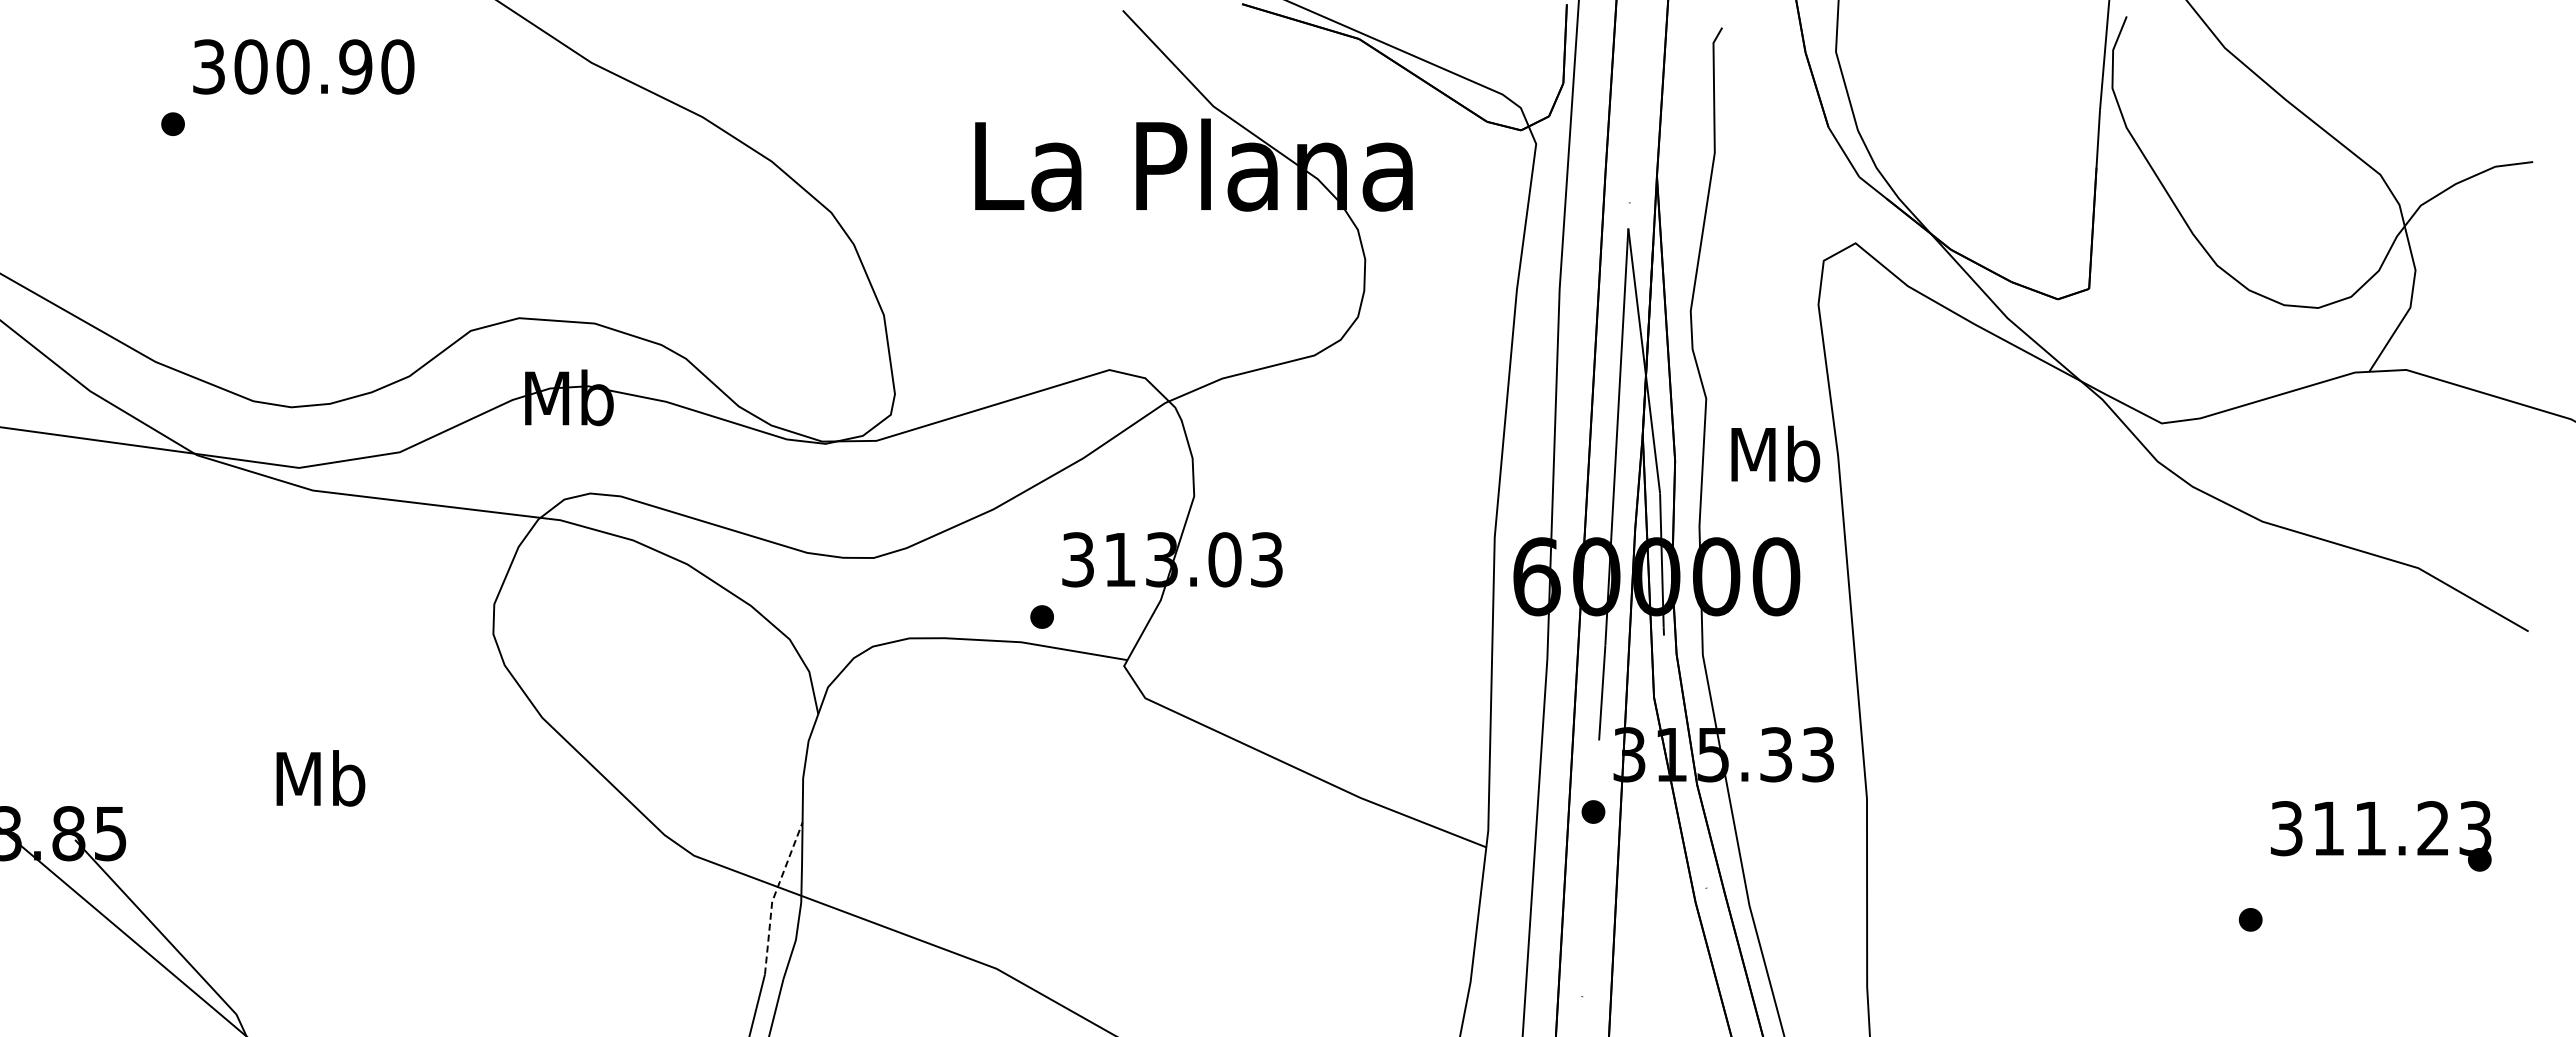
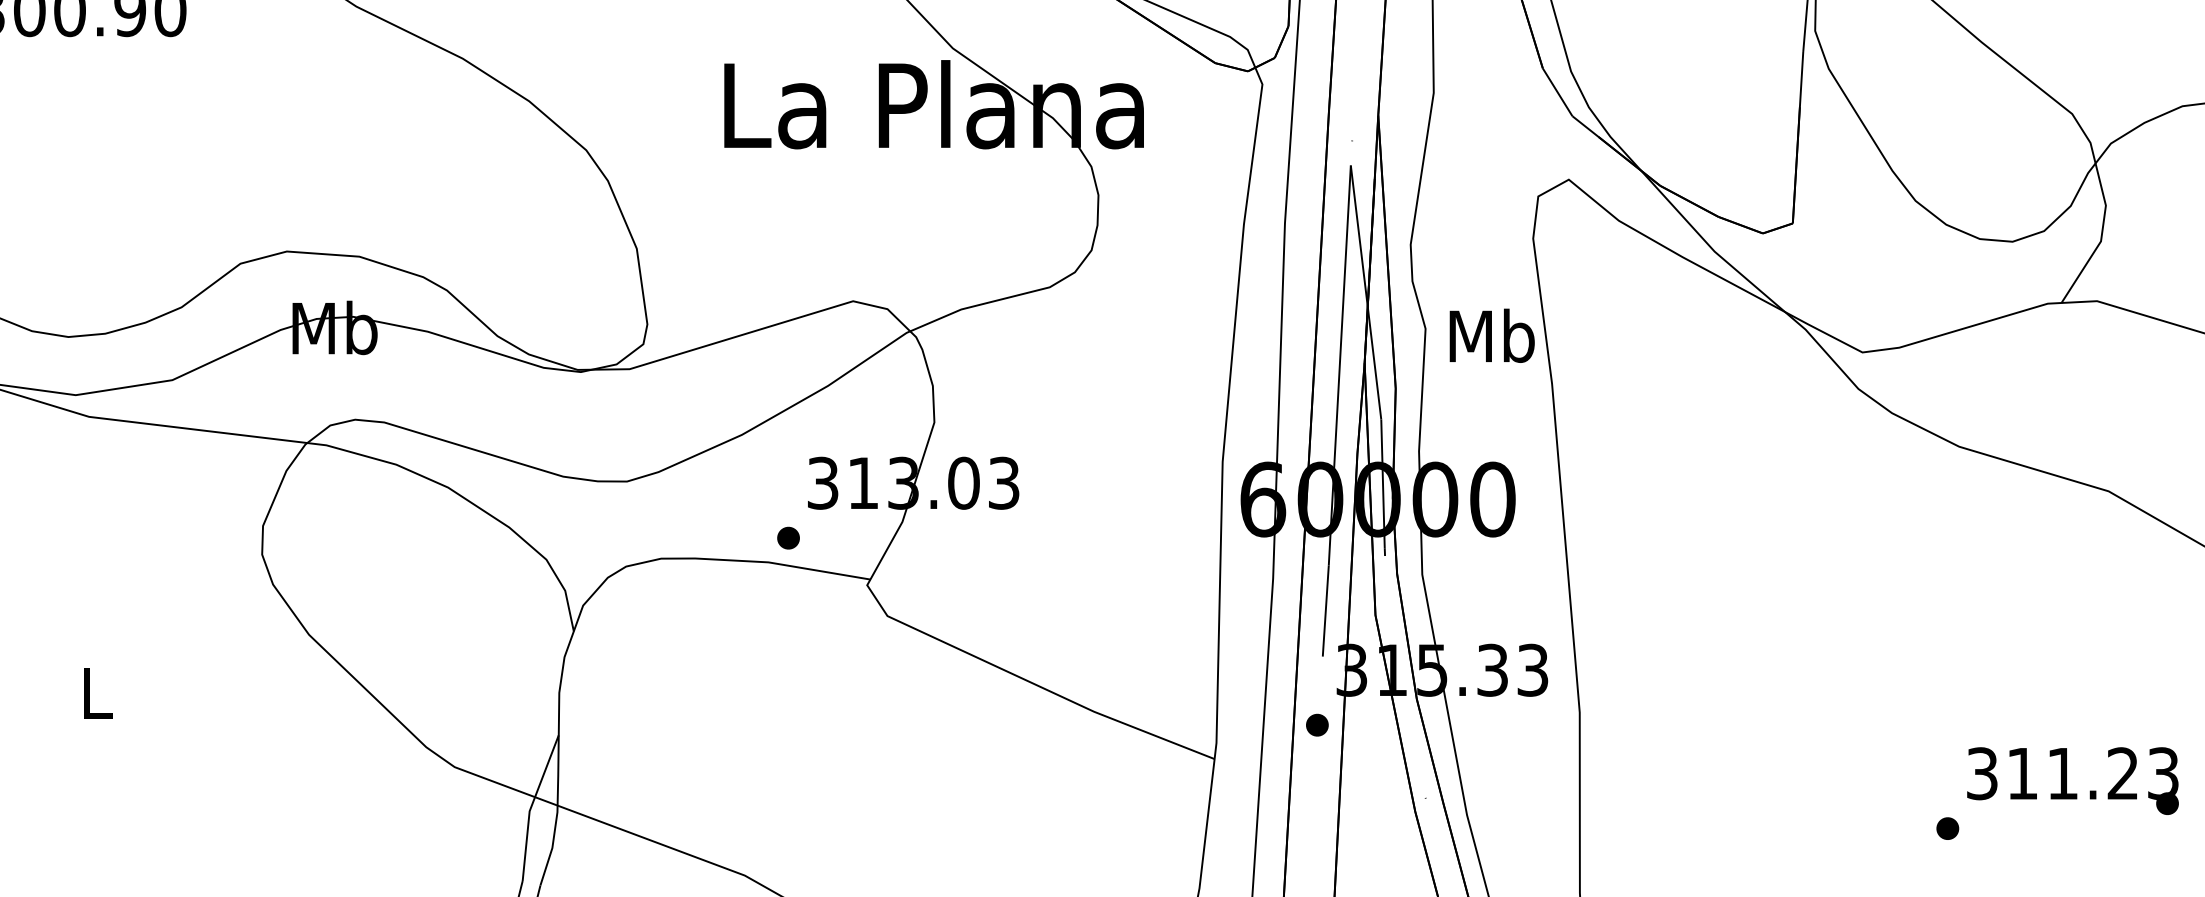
text: (1775, 453) -> (1491, 335), moved
text: (320, 778) -> (96, 693), Mb -> L
text: (2381, 836) -> (2073, 781), moved
line: (774, 897) -> (531, 807), dashed -> solid

